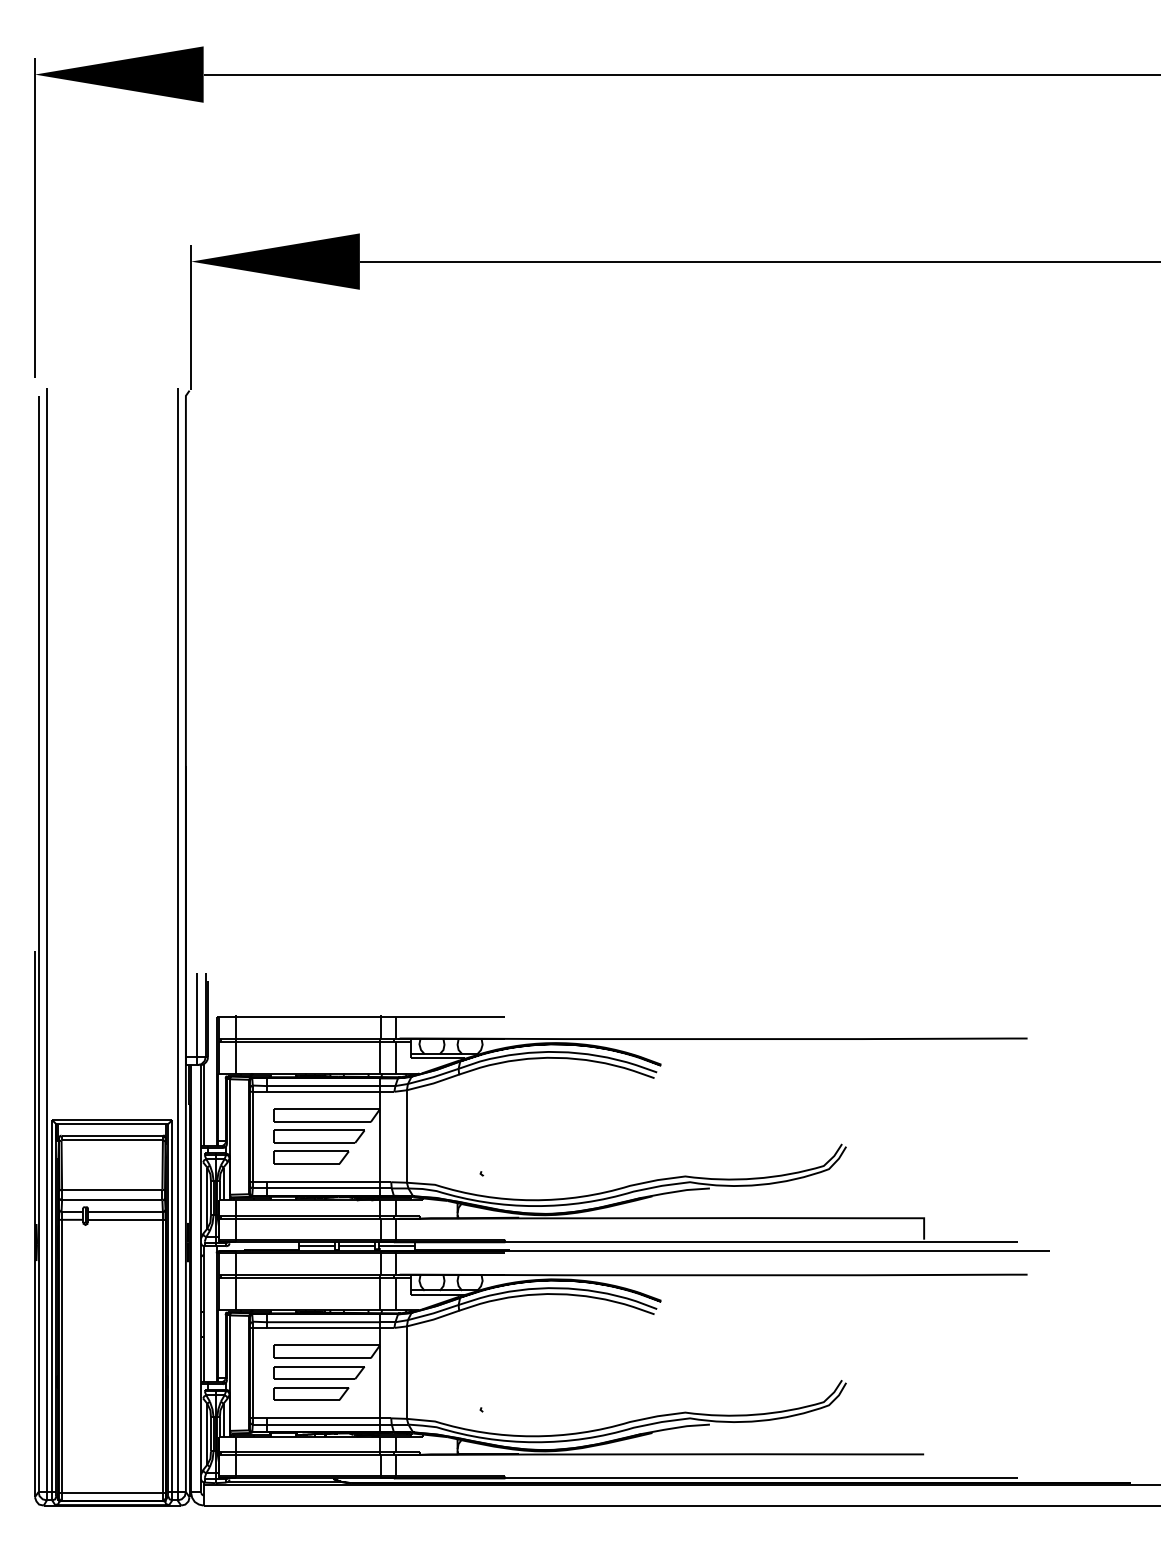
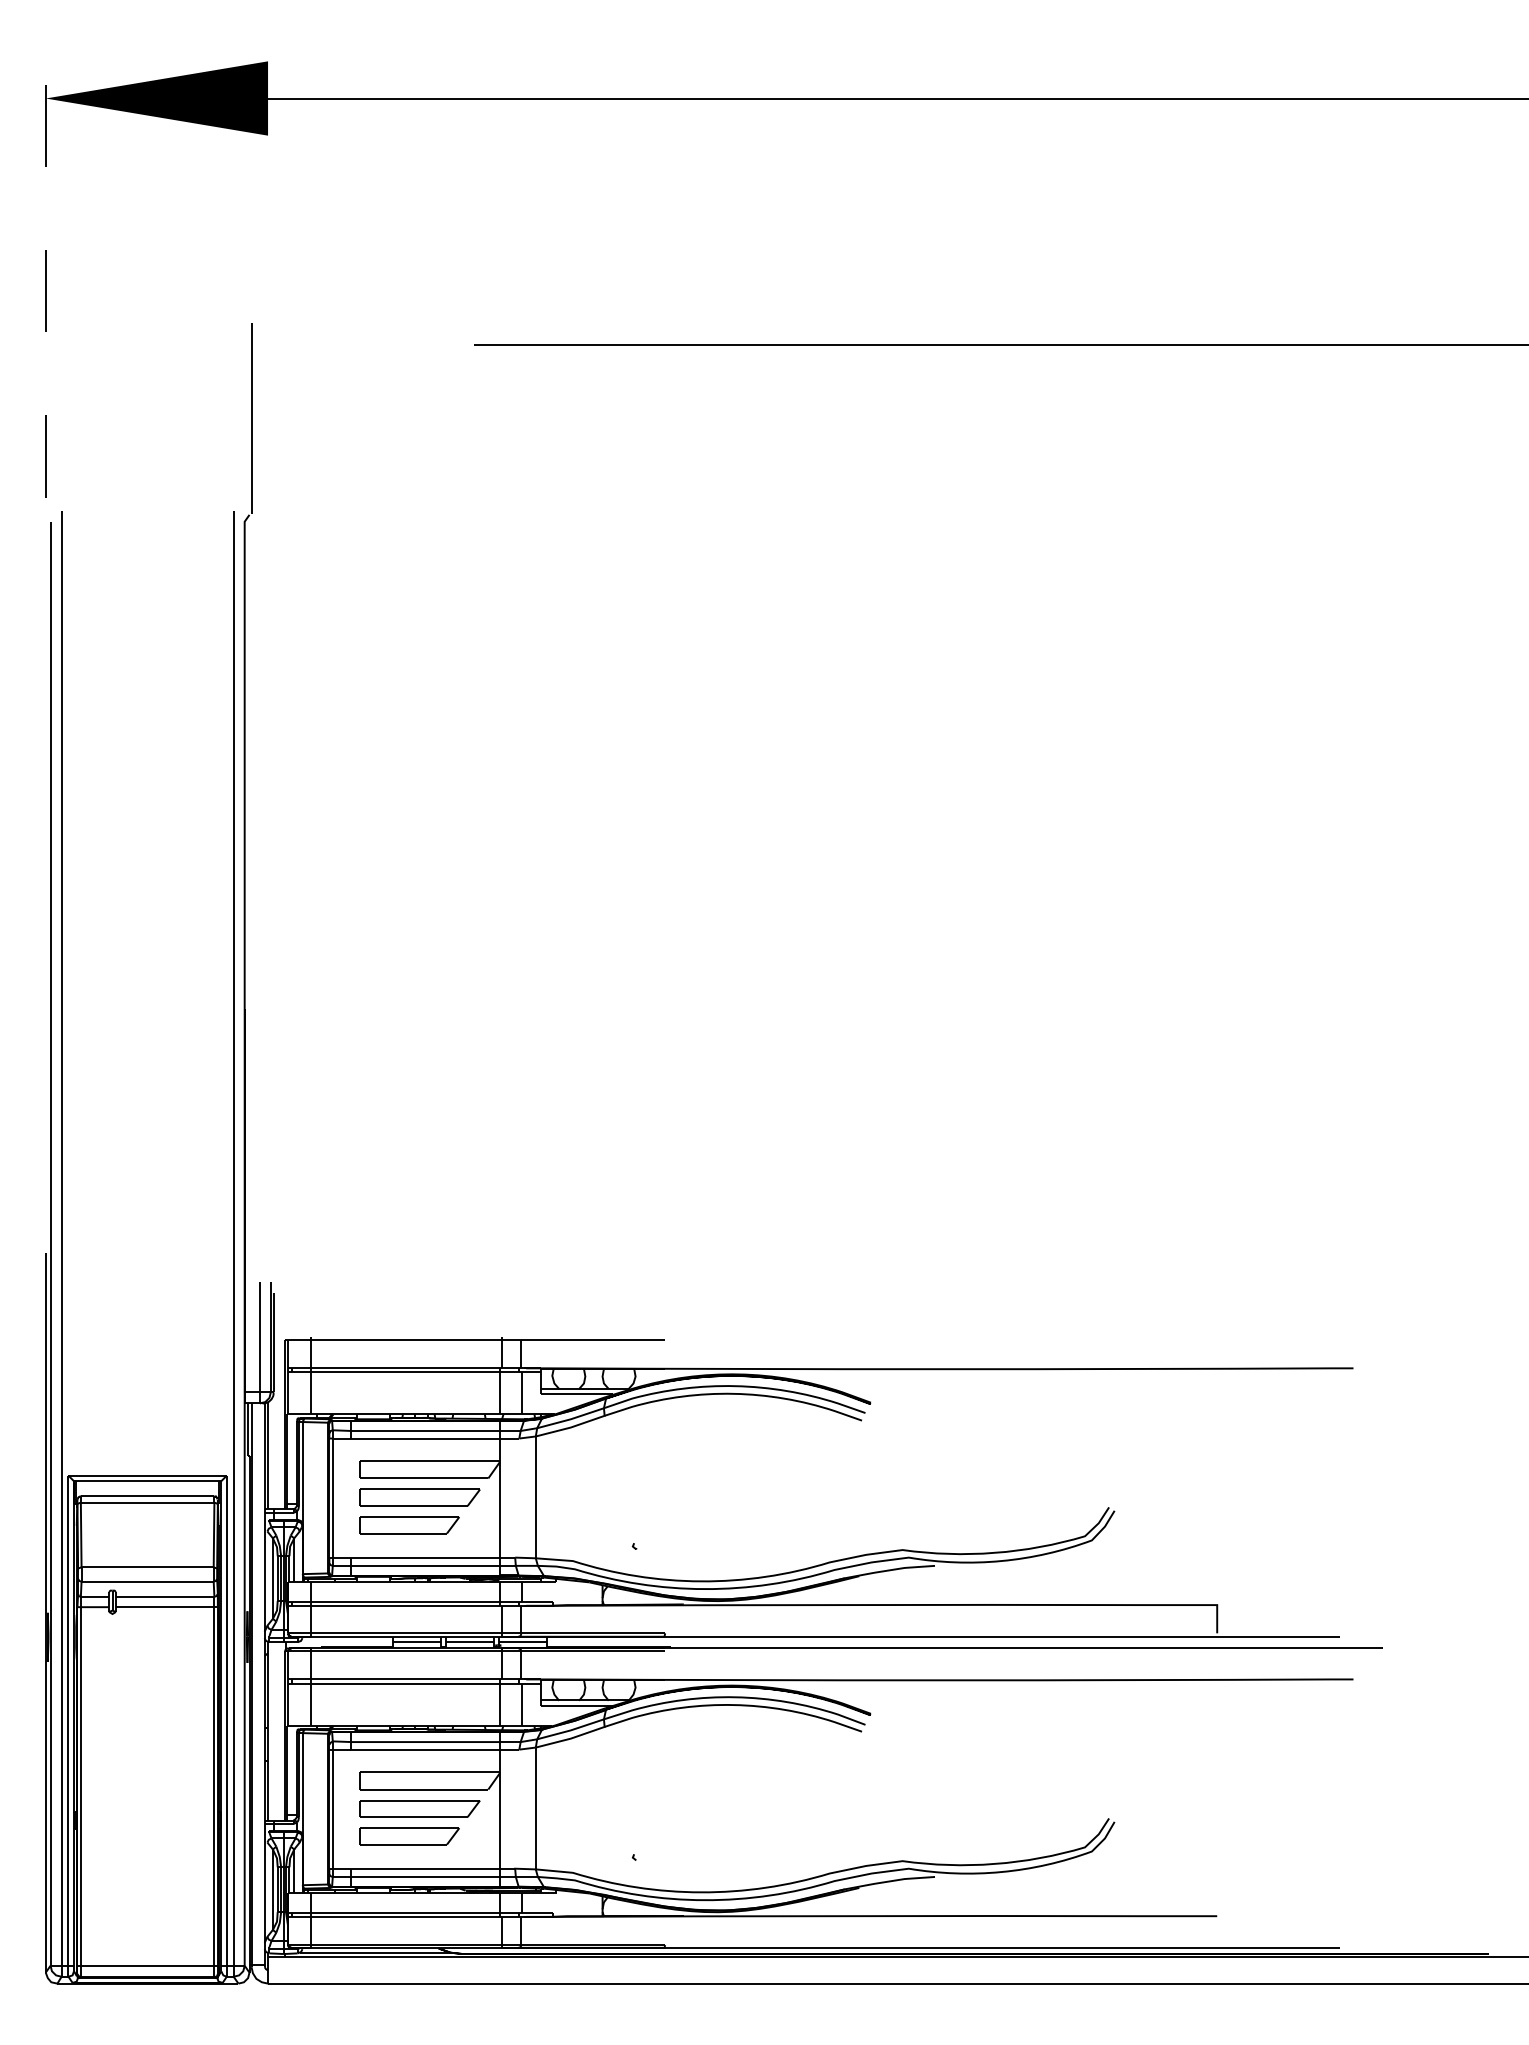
line: (34, 218) -> (45, 287), solid -> dashed
fill: (275, 261) -> (362, 344), removed

